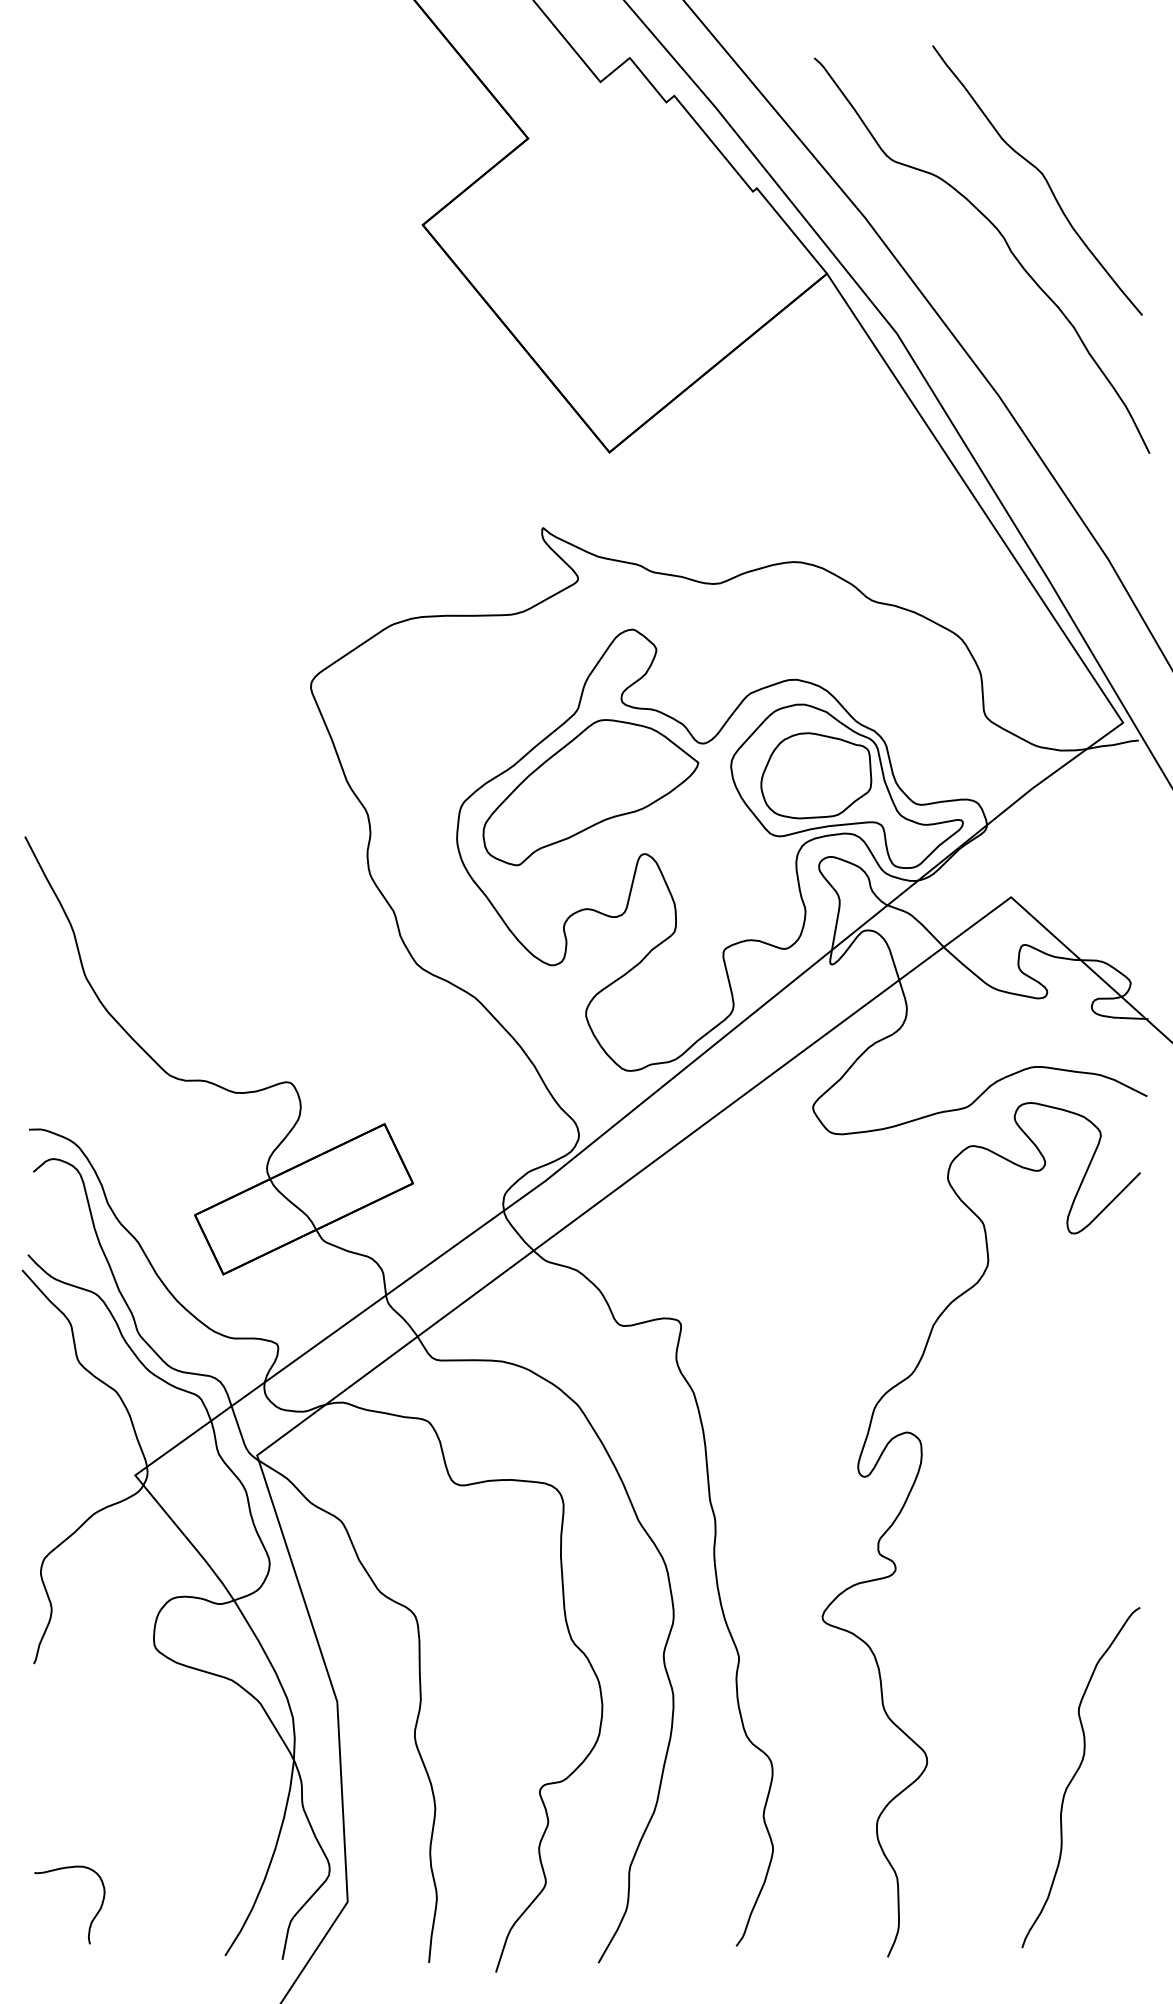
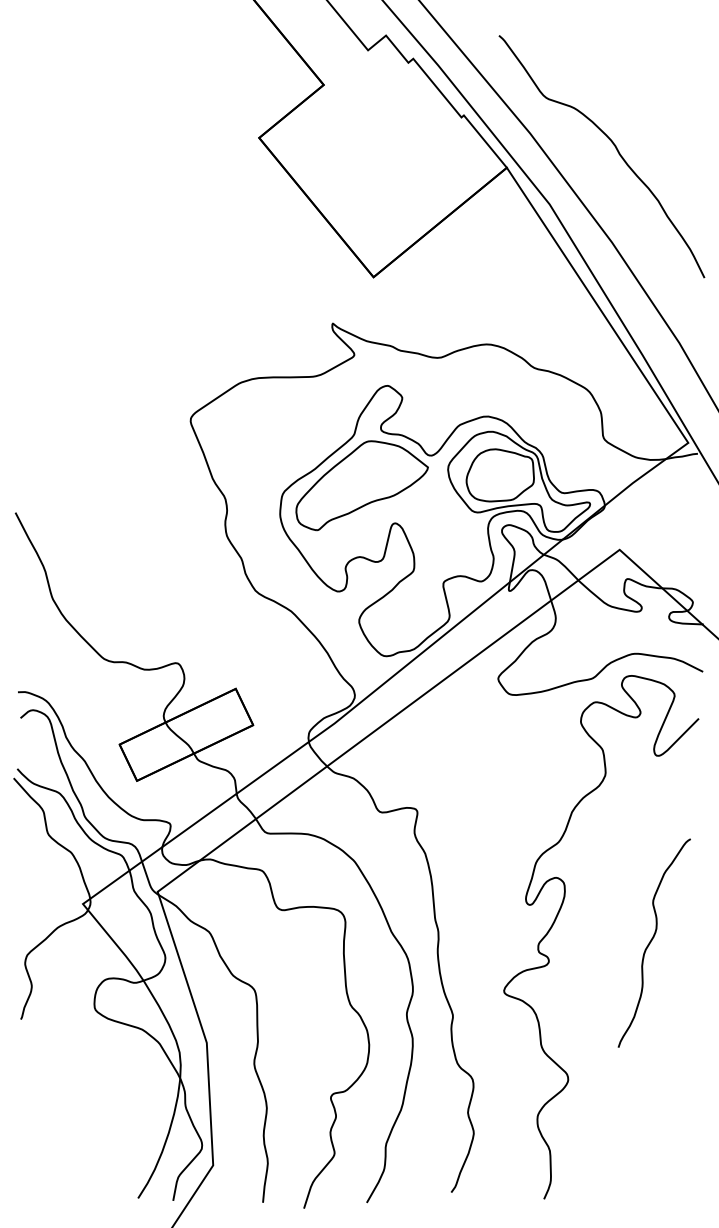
curve: (1041, 176) -> (638, 108), removed
curve: (1076, 1776) -> (651, 942), moved
curve: (91, 1918) -> (56, 1175), removed

